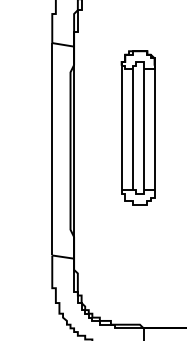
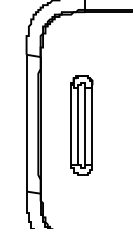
part: (137, 128) -> (81, 125), moved

